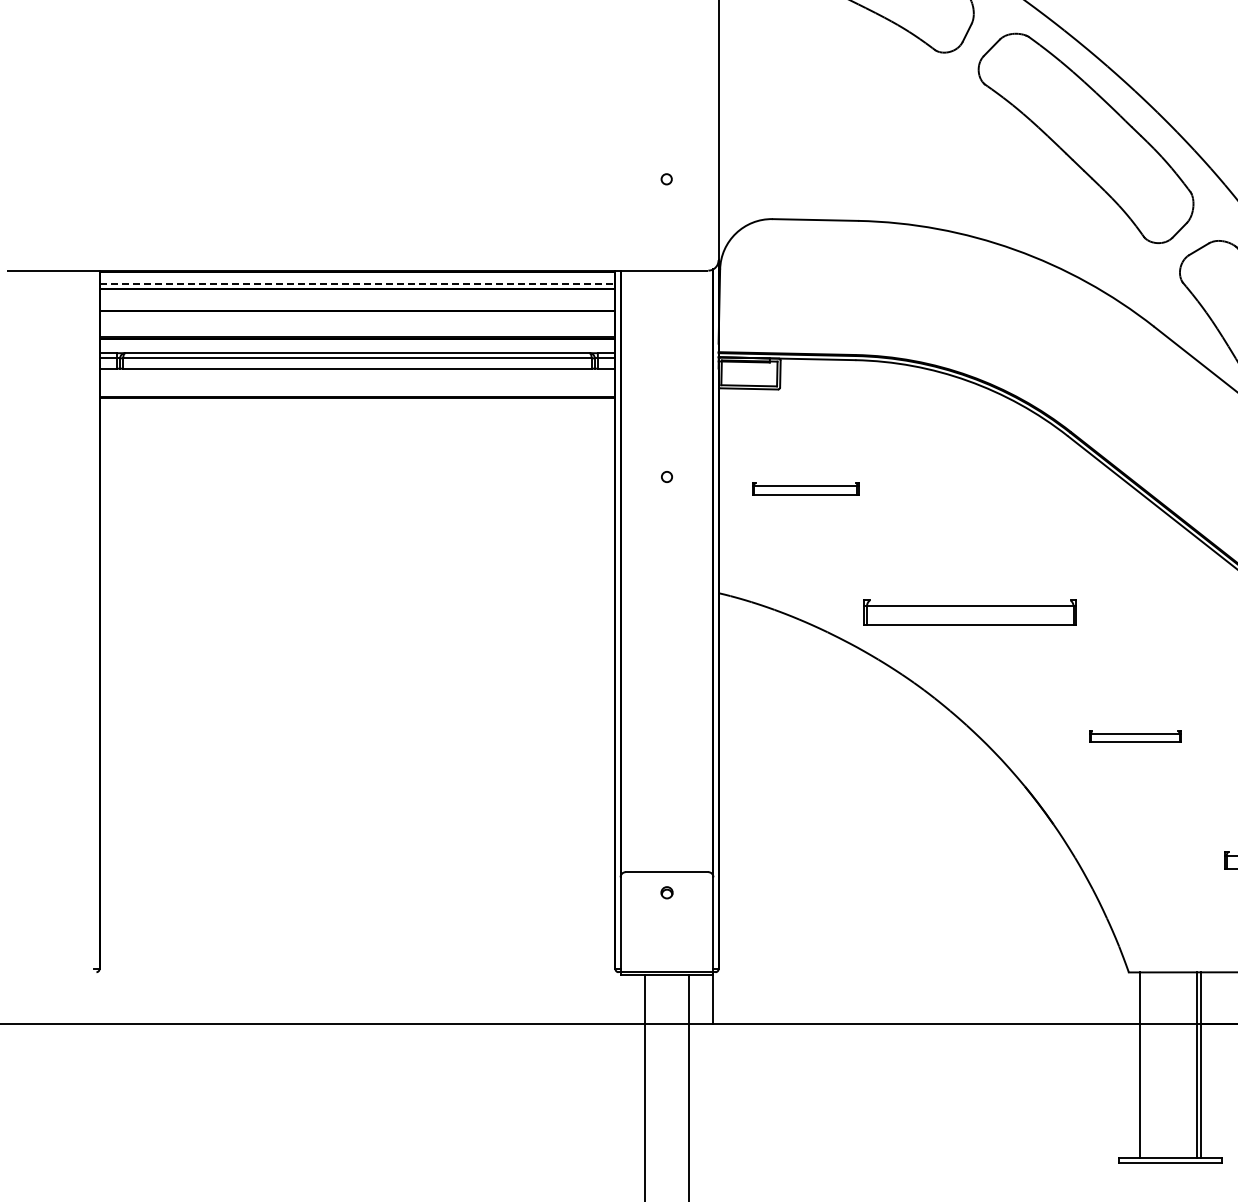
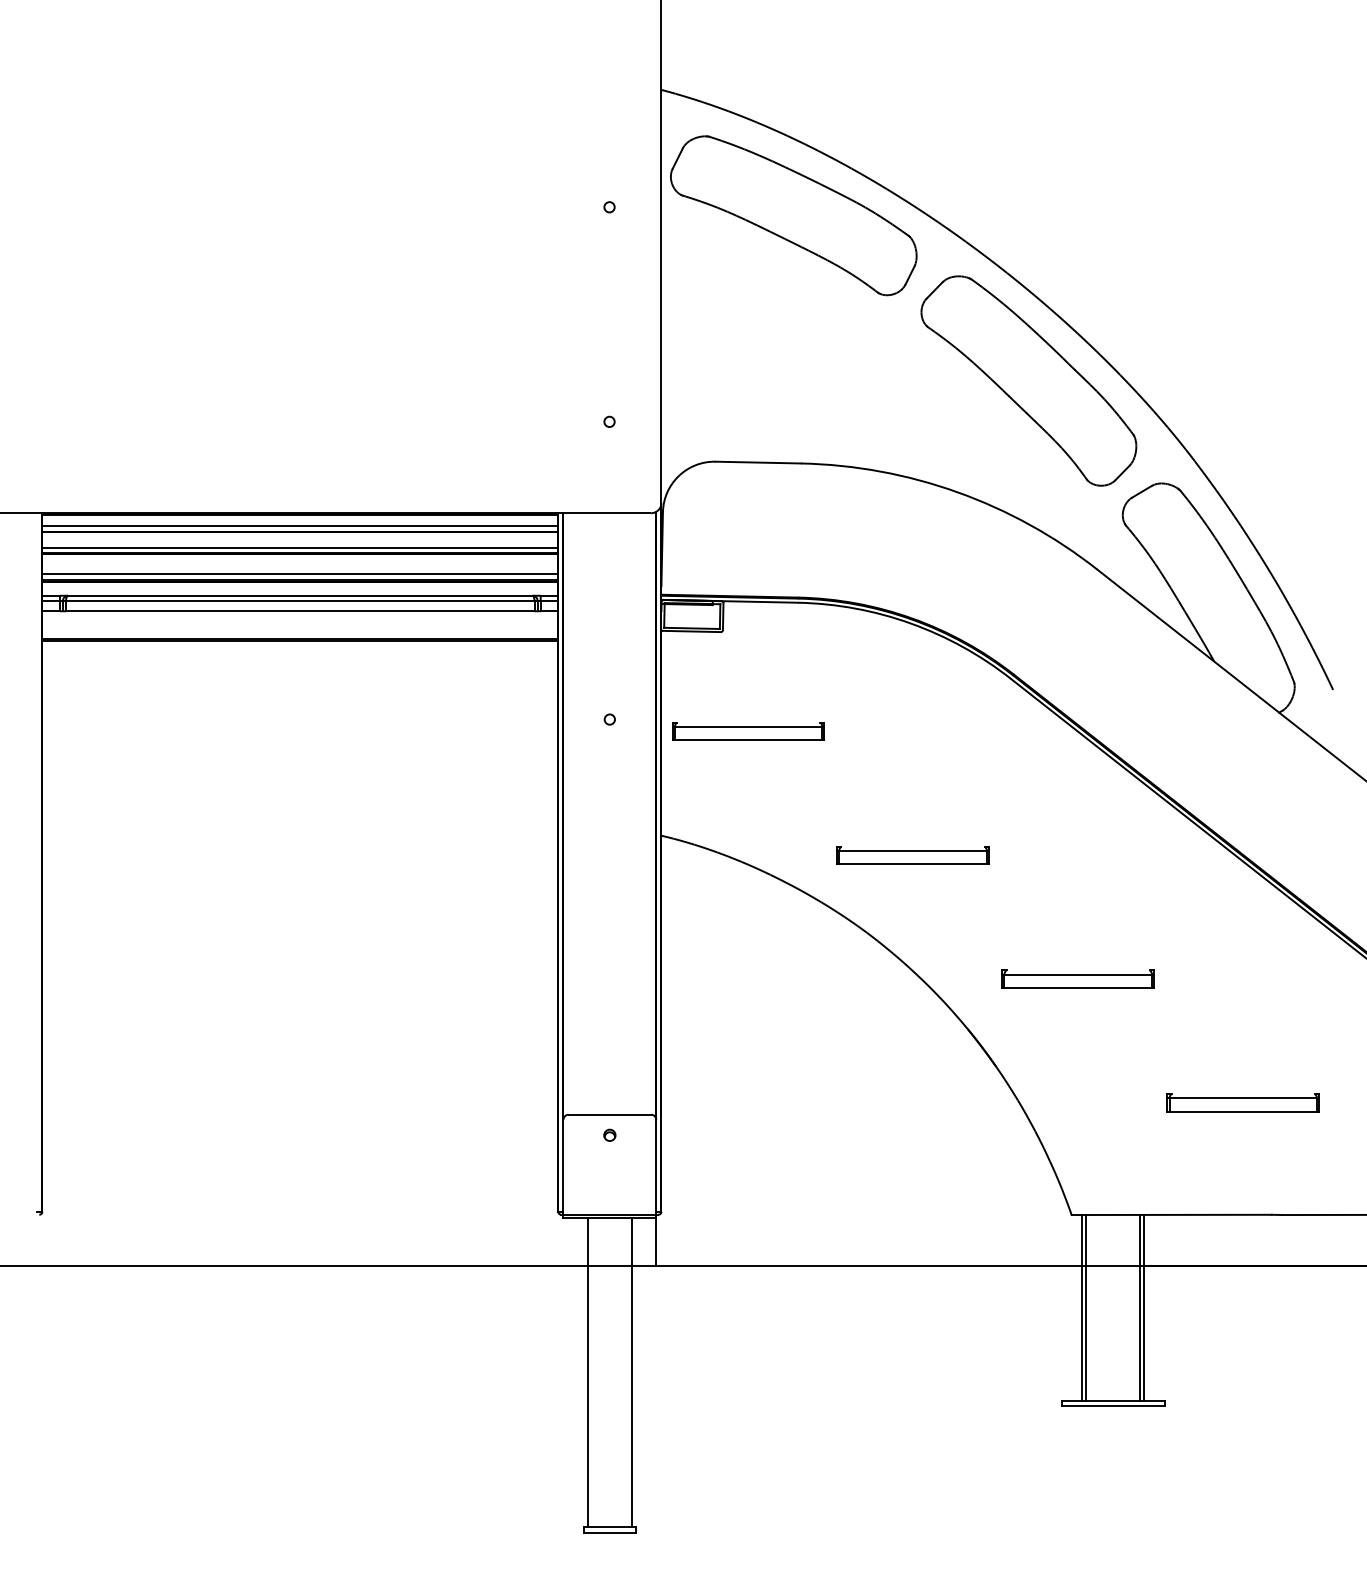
line: (357, 283) -> (300, 526), dashed -> solid
line: (357, 304) -> (300, 547), added
line: (357, 330) -> (300, 573), added
part: (805, 488) -> (748, 731), size x1.43
part: (969, 612) -> (912, 855), size x0.71
part: (1134, 735) -> (1077, 978), size x1.67
line: (1143, 1064) -> (1086, 1307), added

